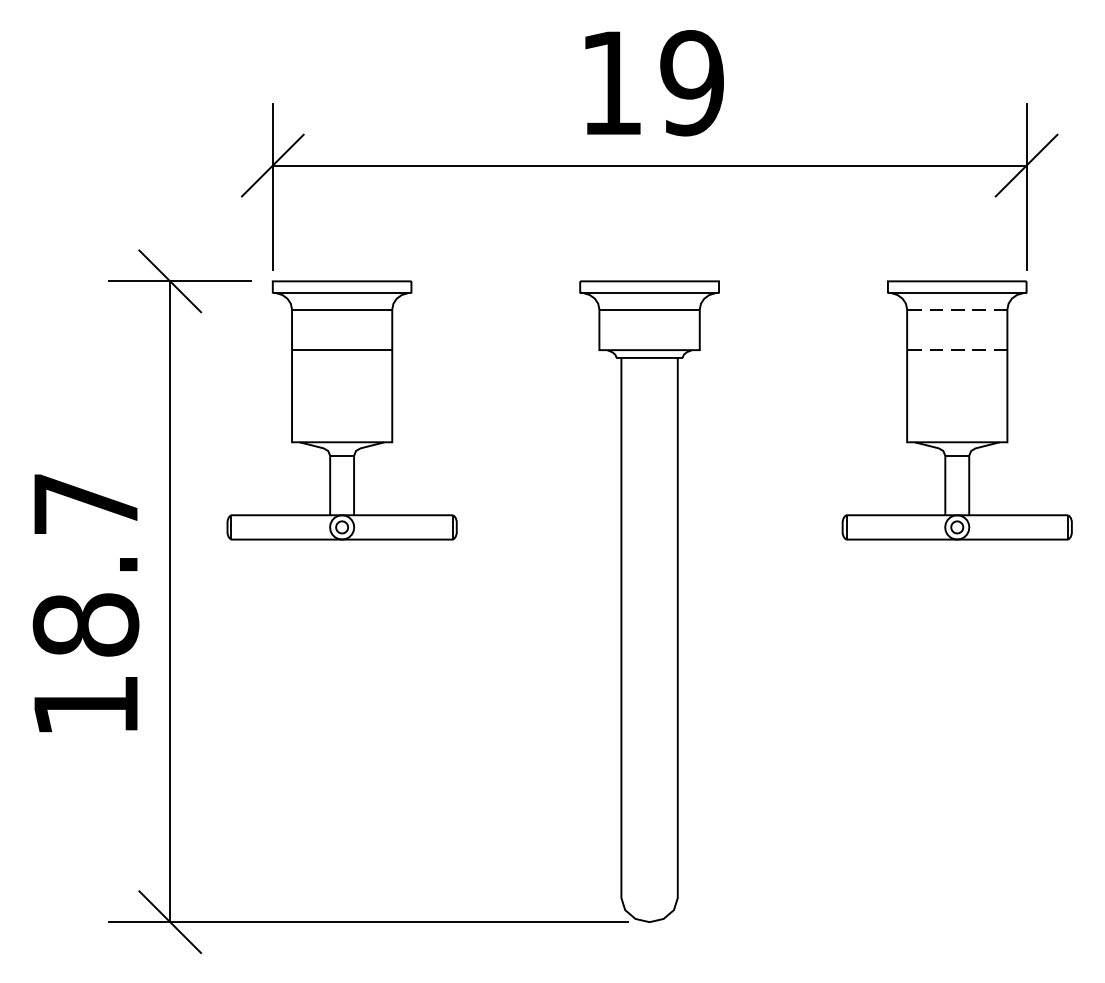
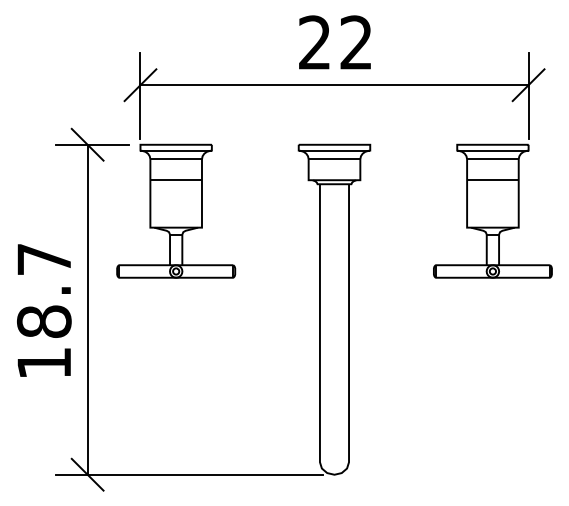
text: (651, 82) -> (335, 42), 19 -> 22
line: (956, 309) -> (492, 159), dashed -> solid
line: (956, 350) -> (492, 180), dashed -> solid

